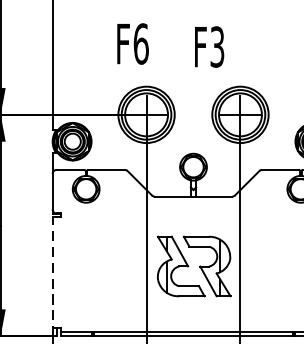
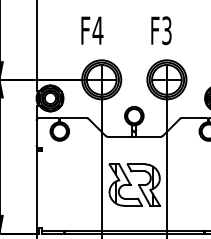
text: (140, 43) -> (97, 30), F6 -> F4
text: (209, 46) -> (161, 30), moved
line: (52, 275) -> (36, 191), dashed -> solid

